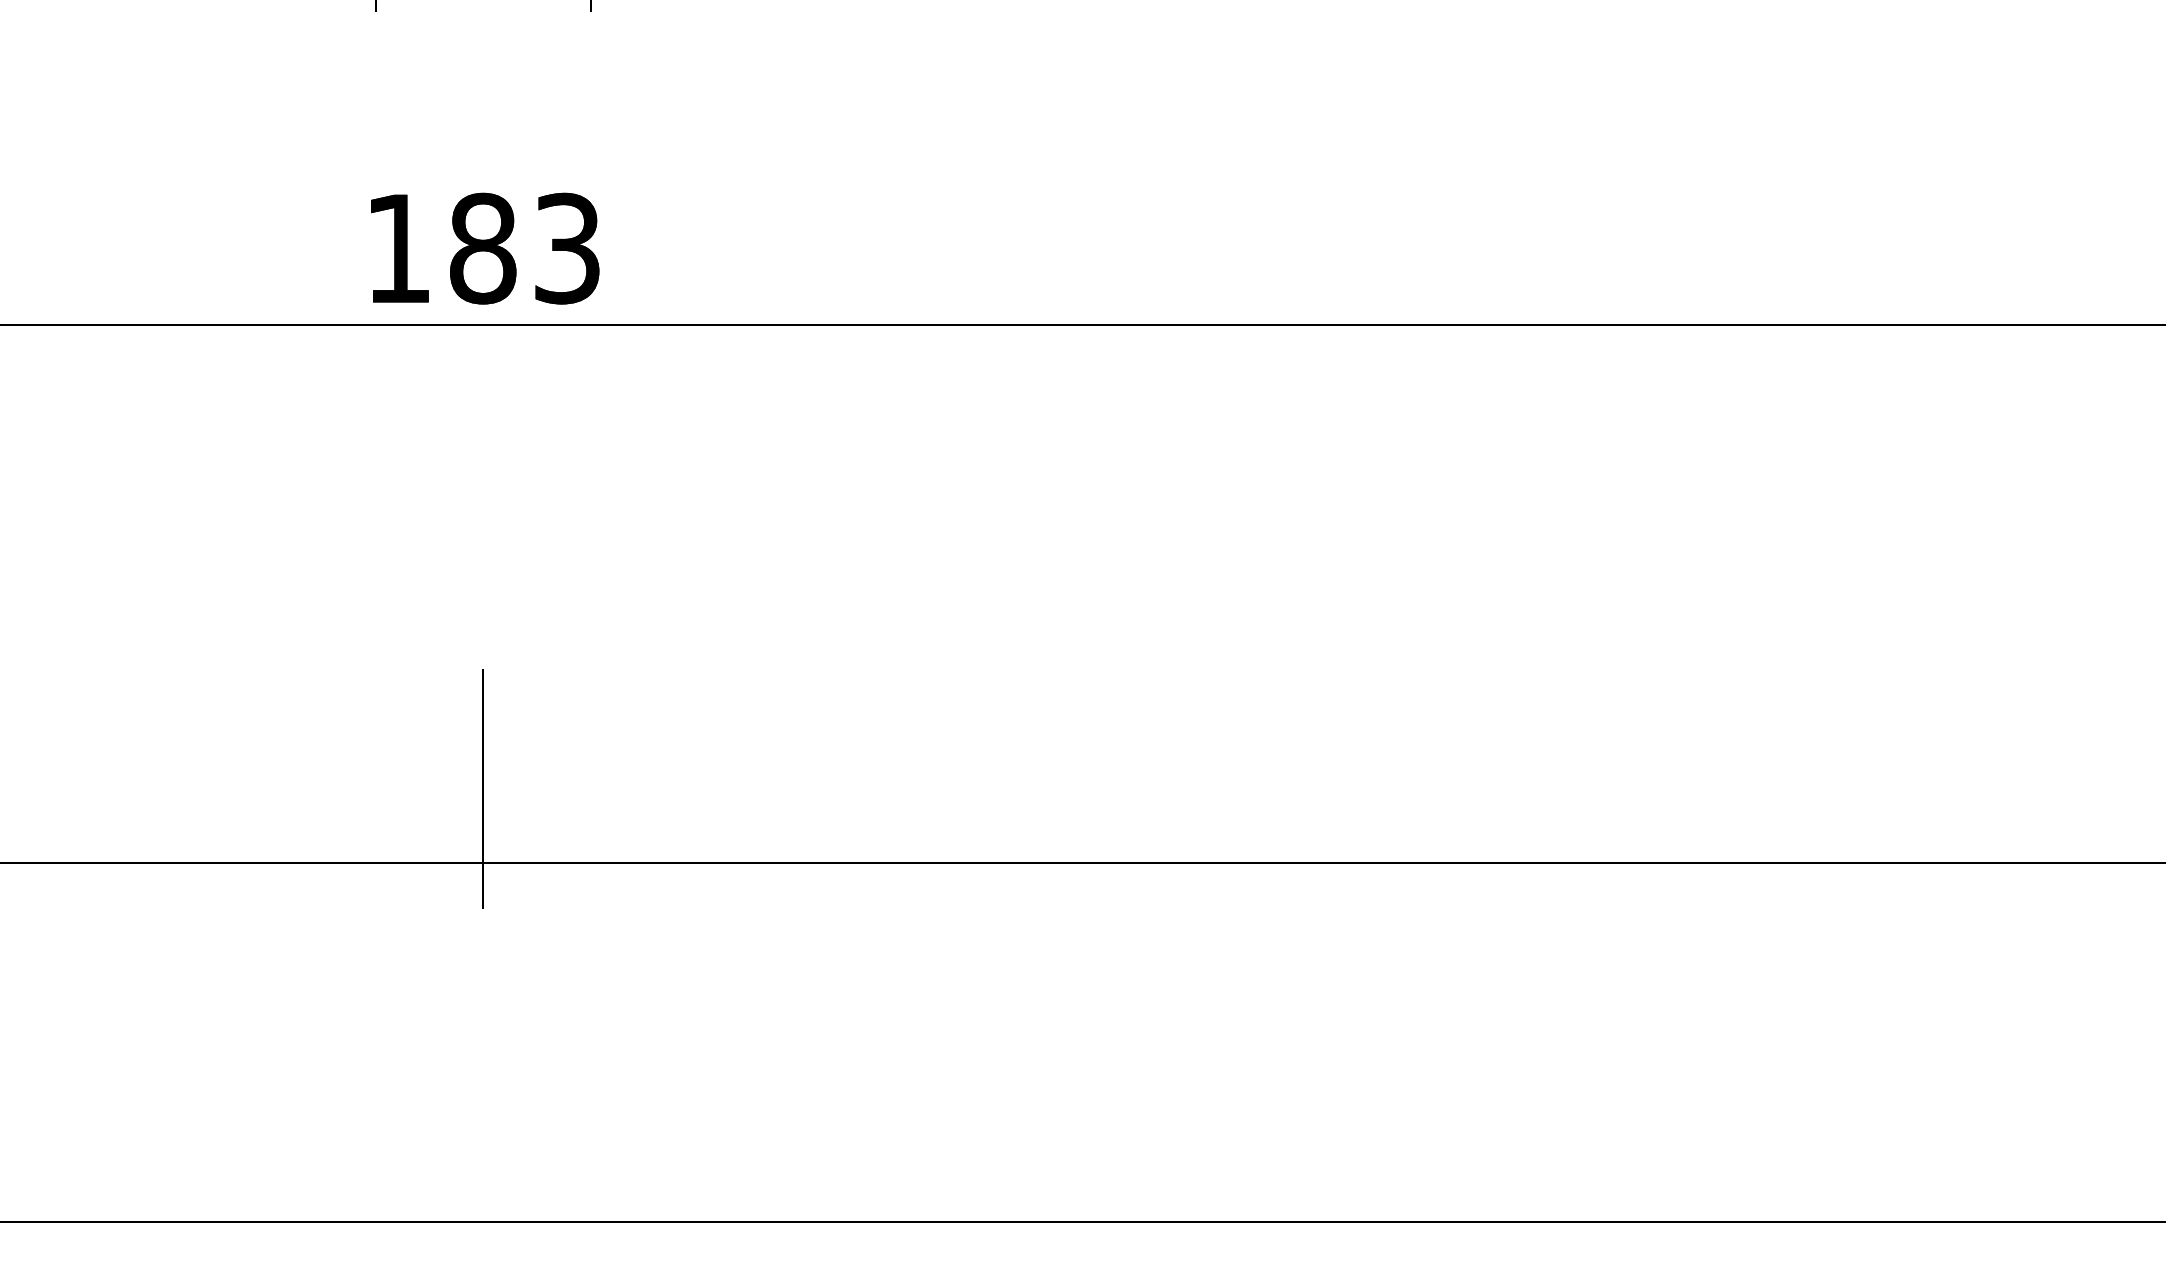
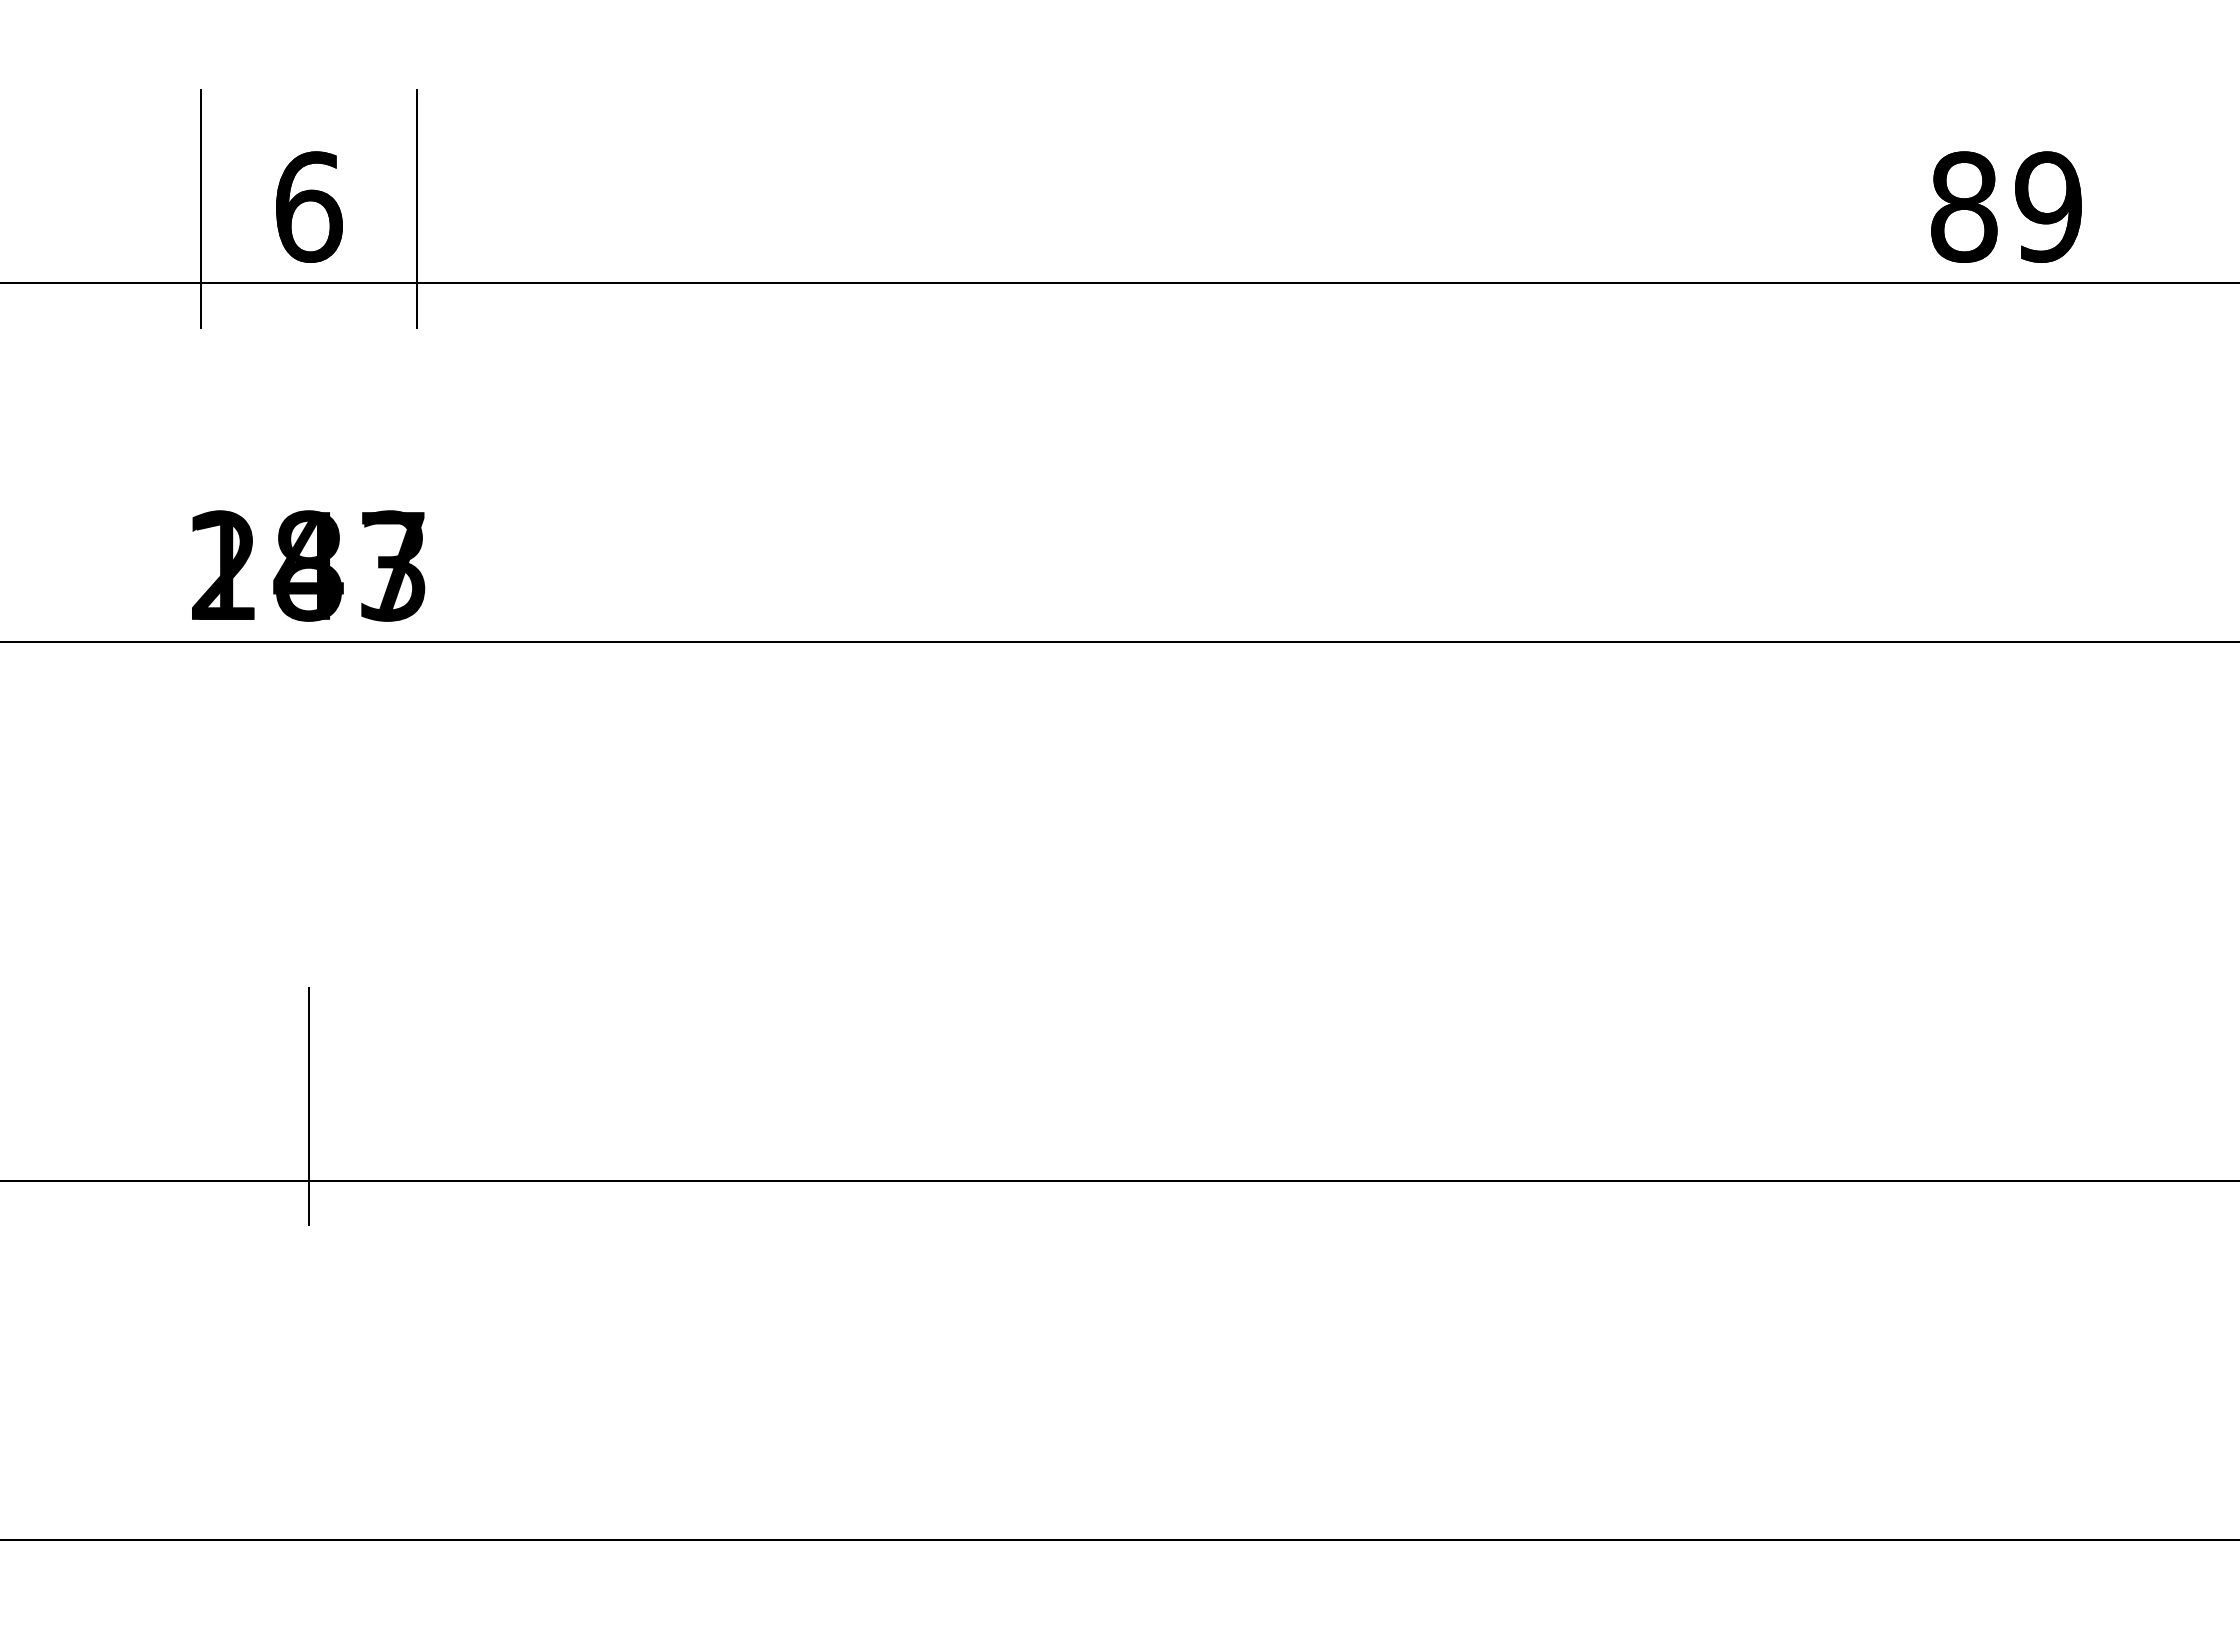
text: (482, 248) -> (308, 565), 183 -> 247

